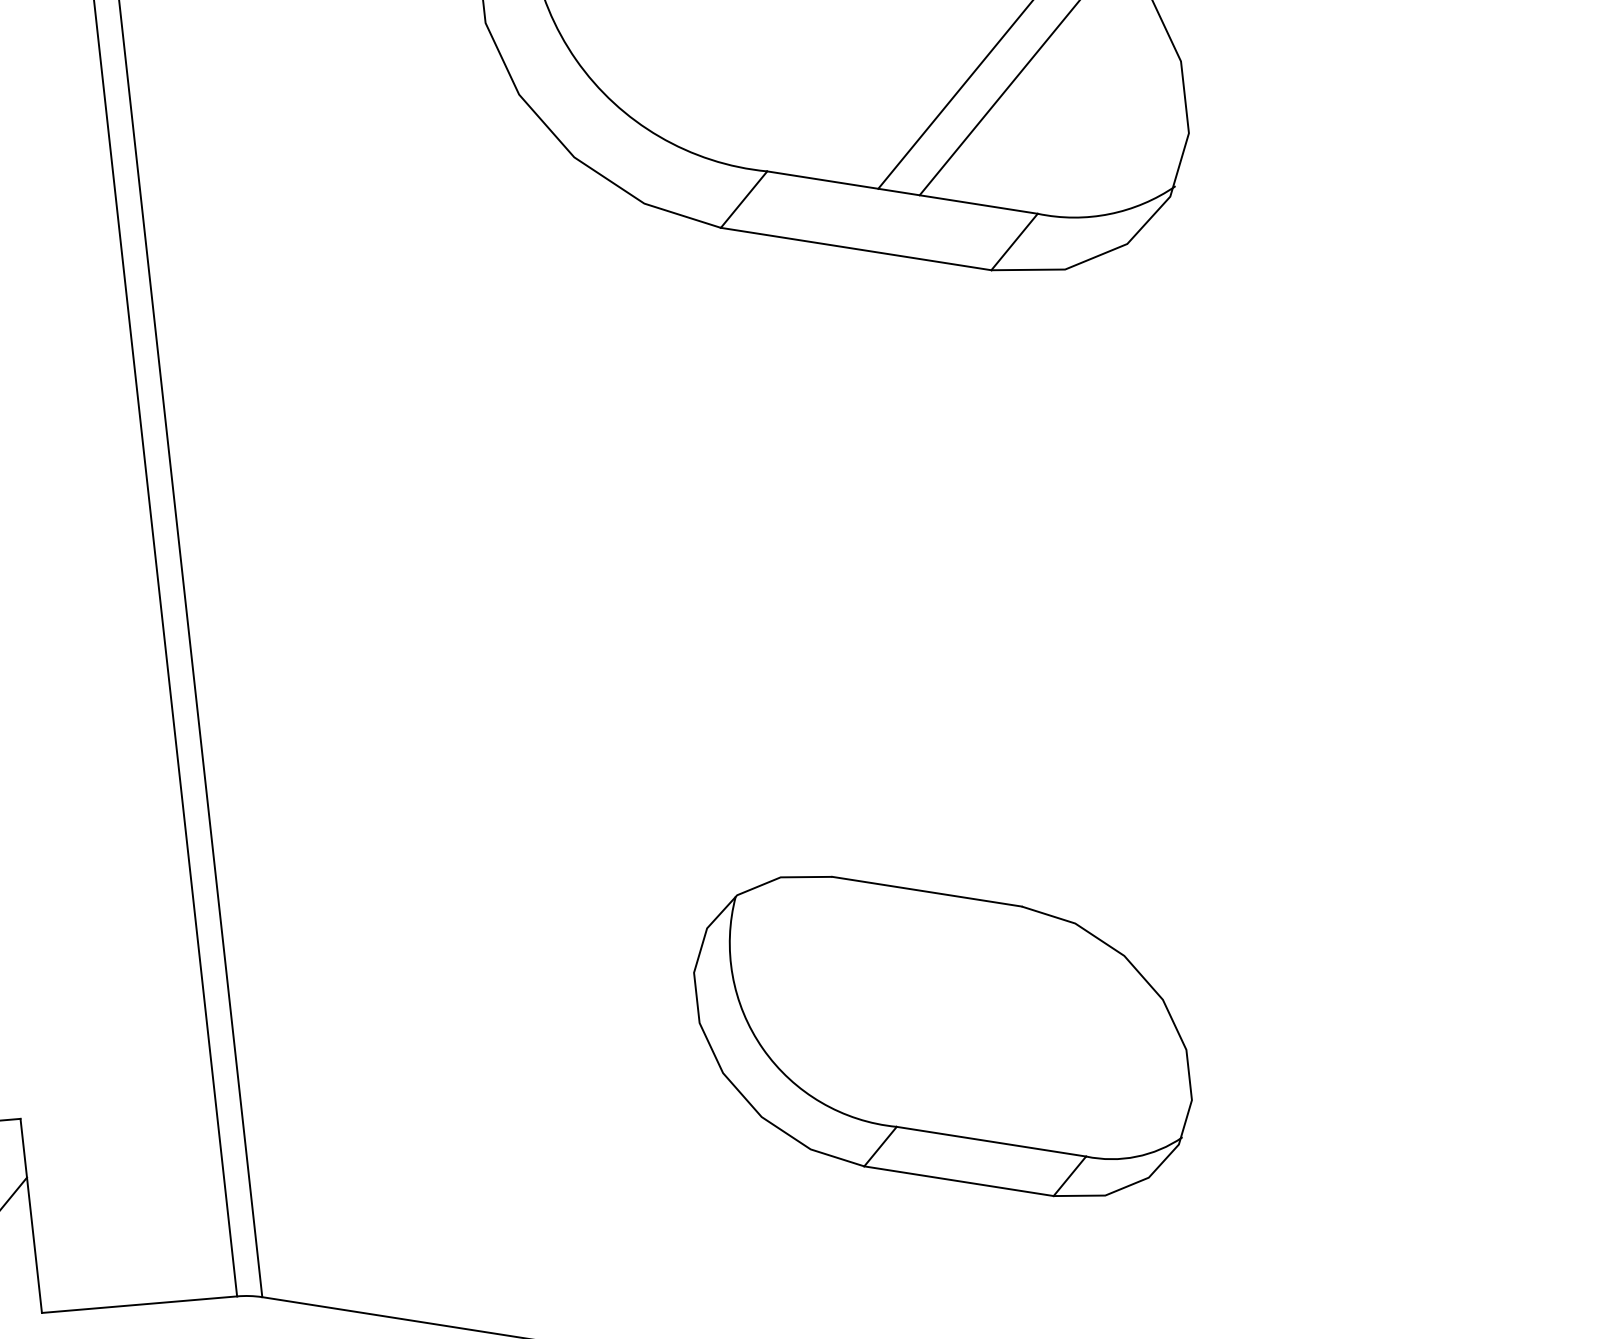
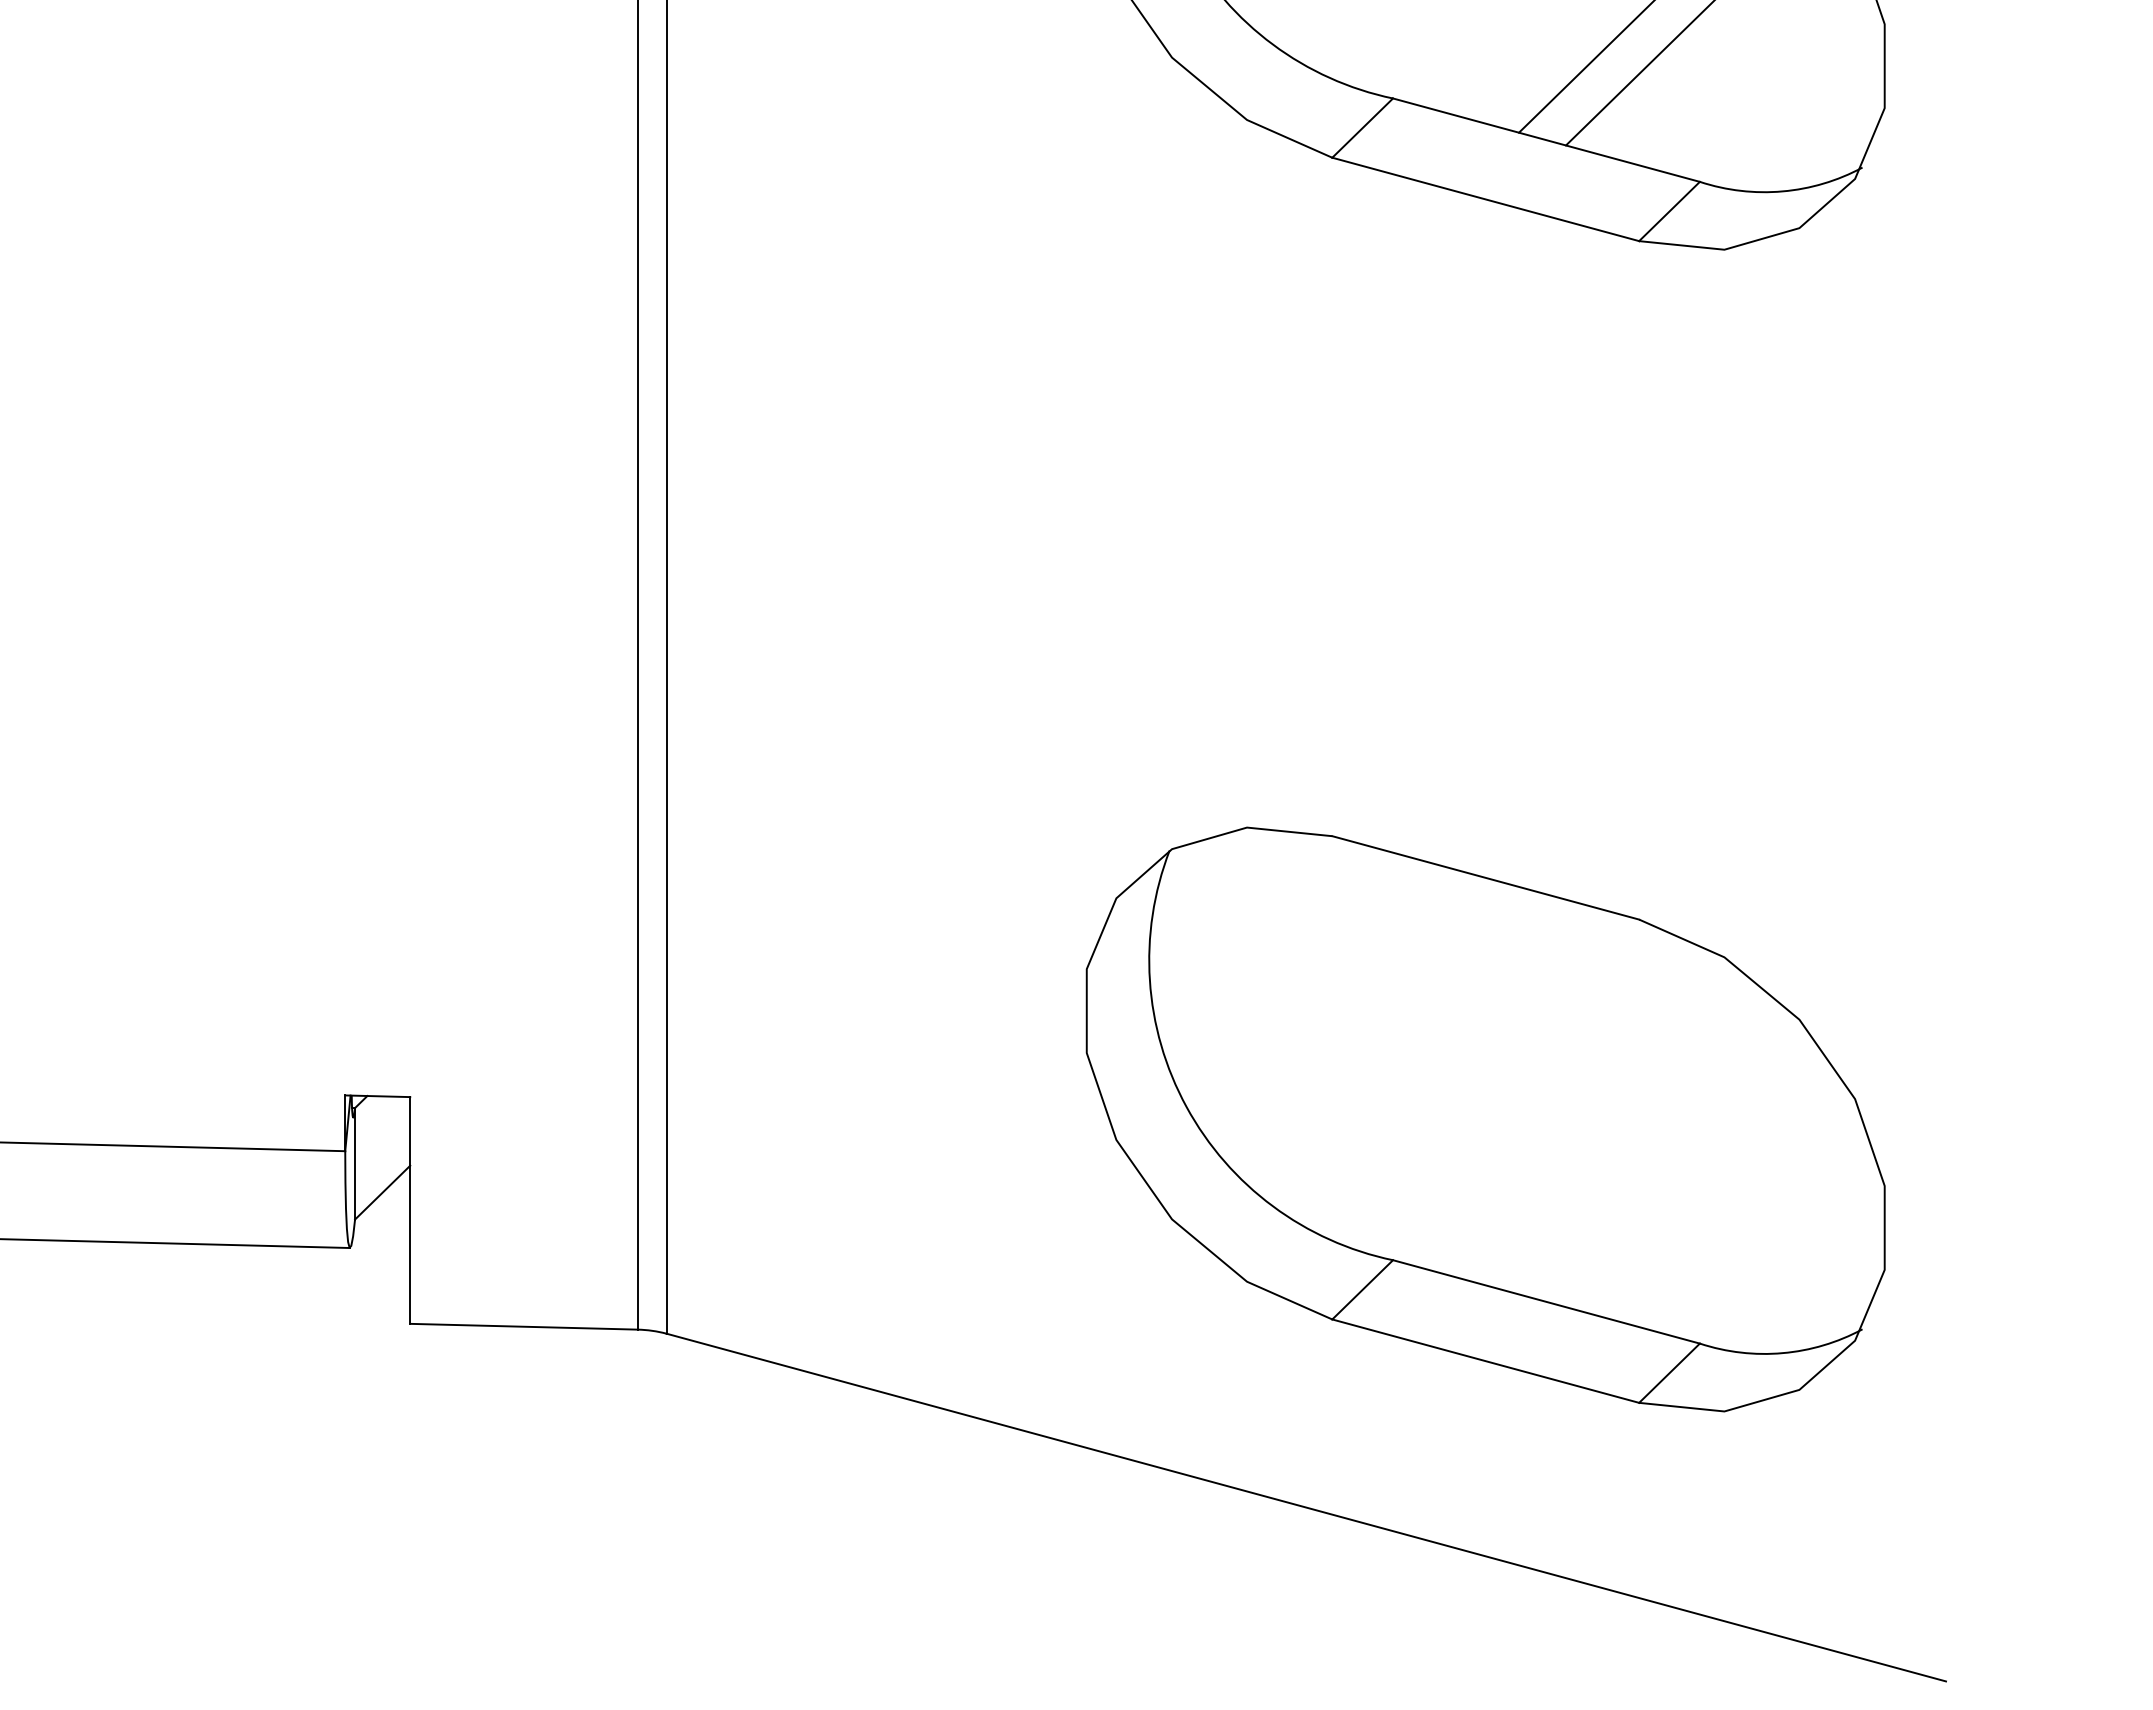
part: (942, 1036) -> (1485, 1119), size x1.43

